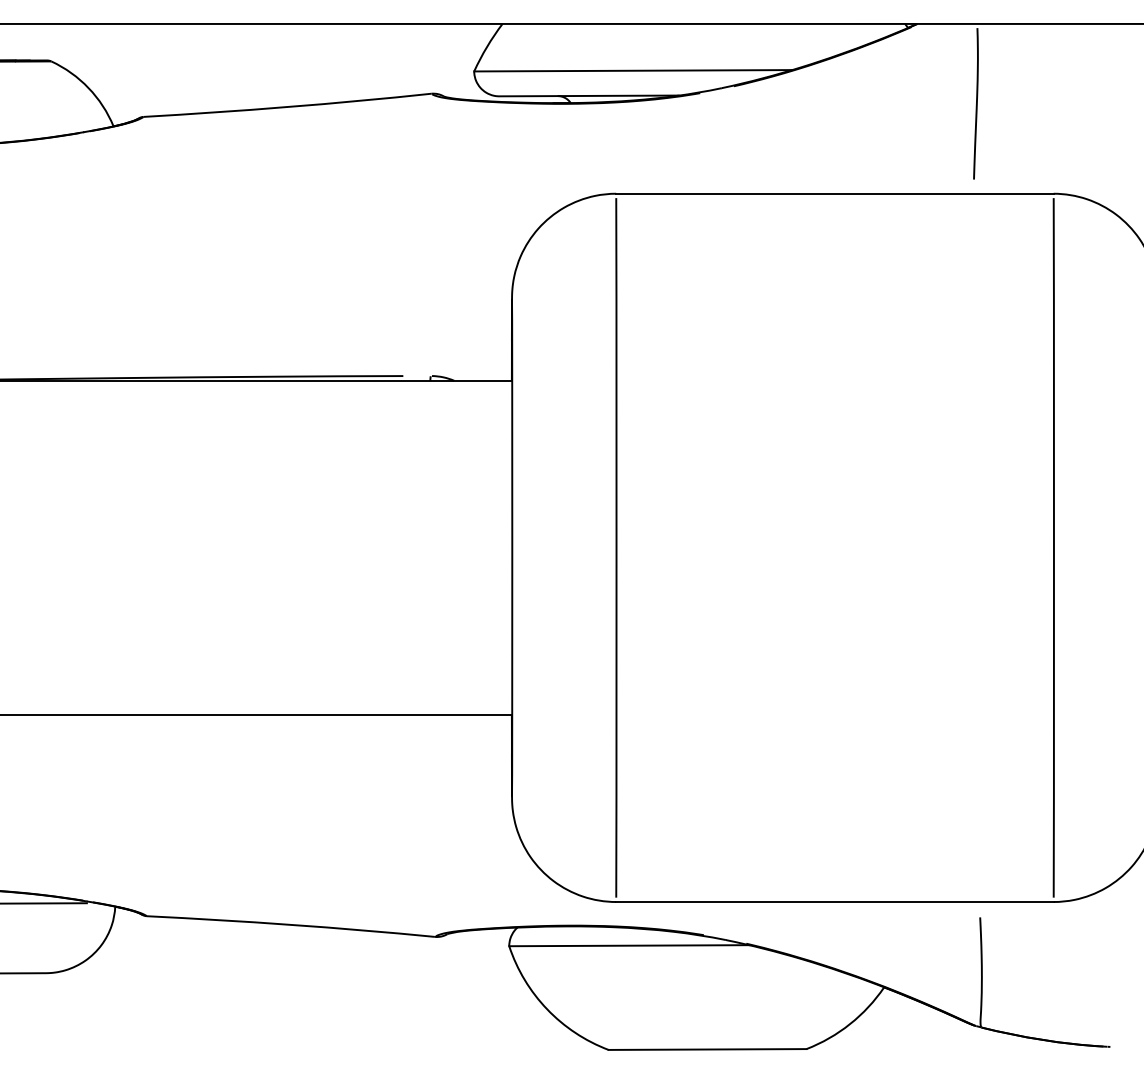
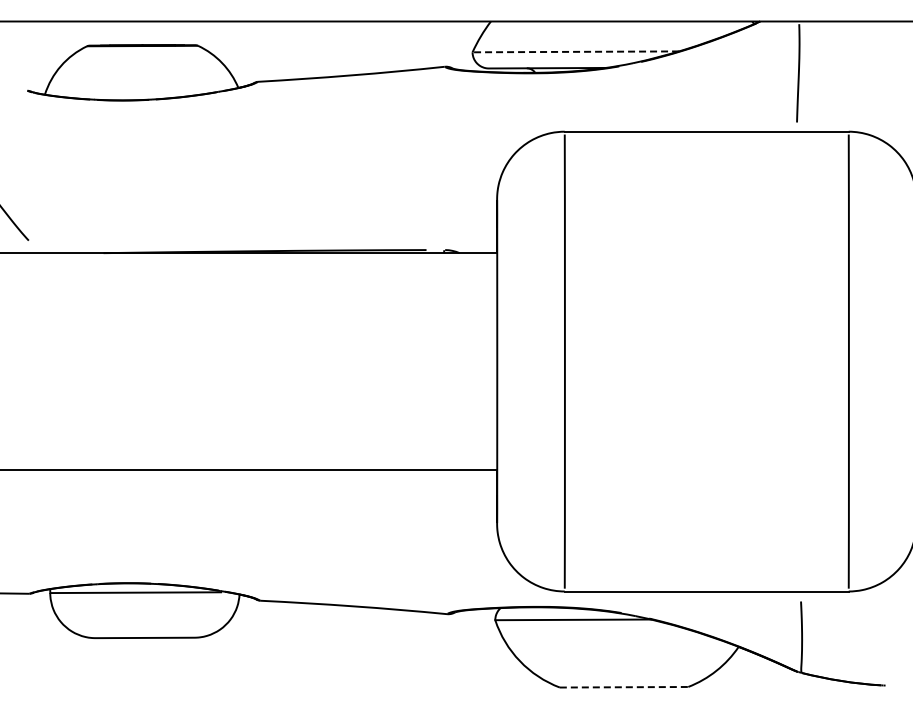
line: (632, 70) -> (575, 51), solid -> dashed
line: (708, 1049) -> (624, 687), solid -> dashed

